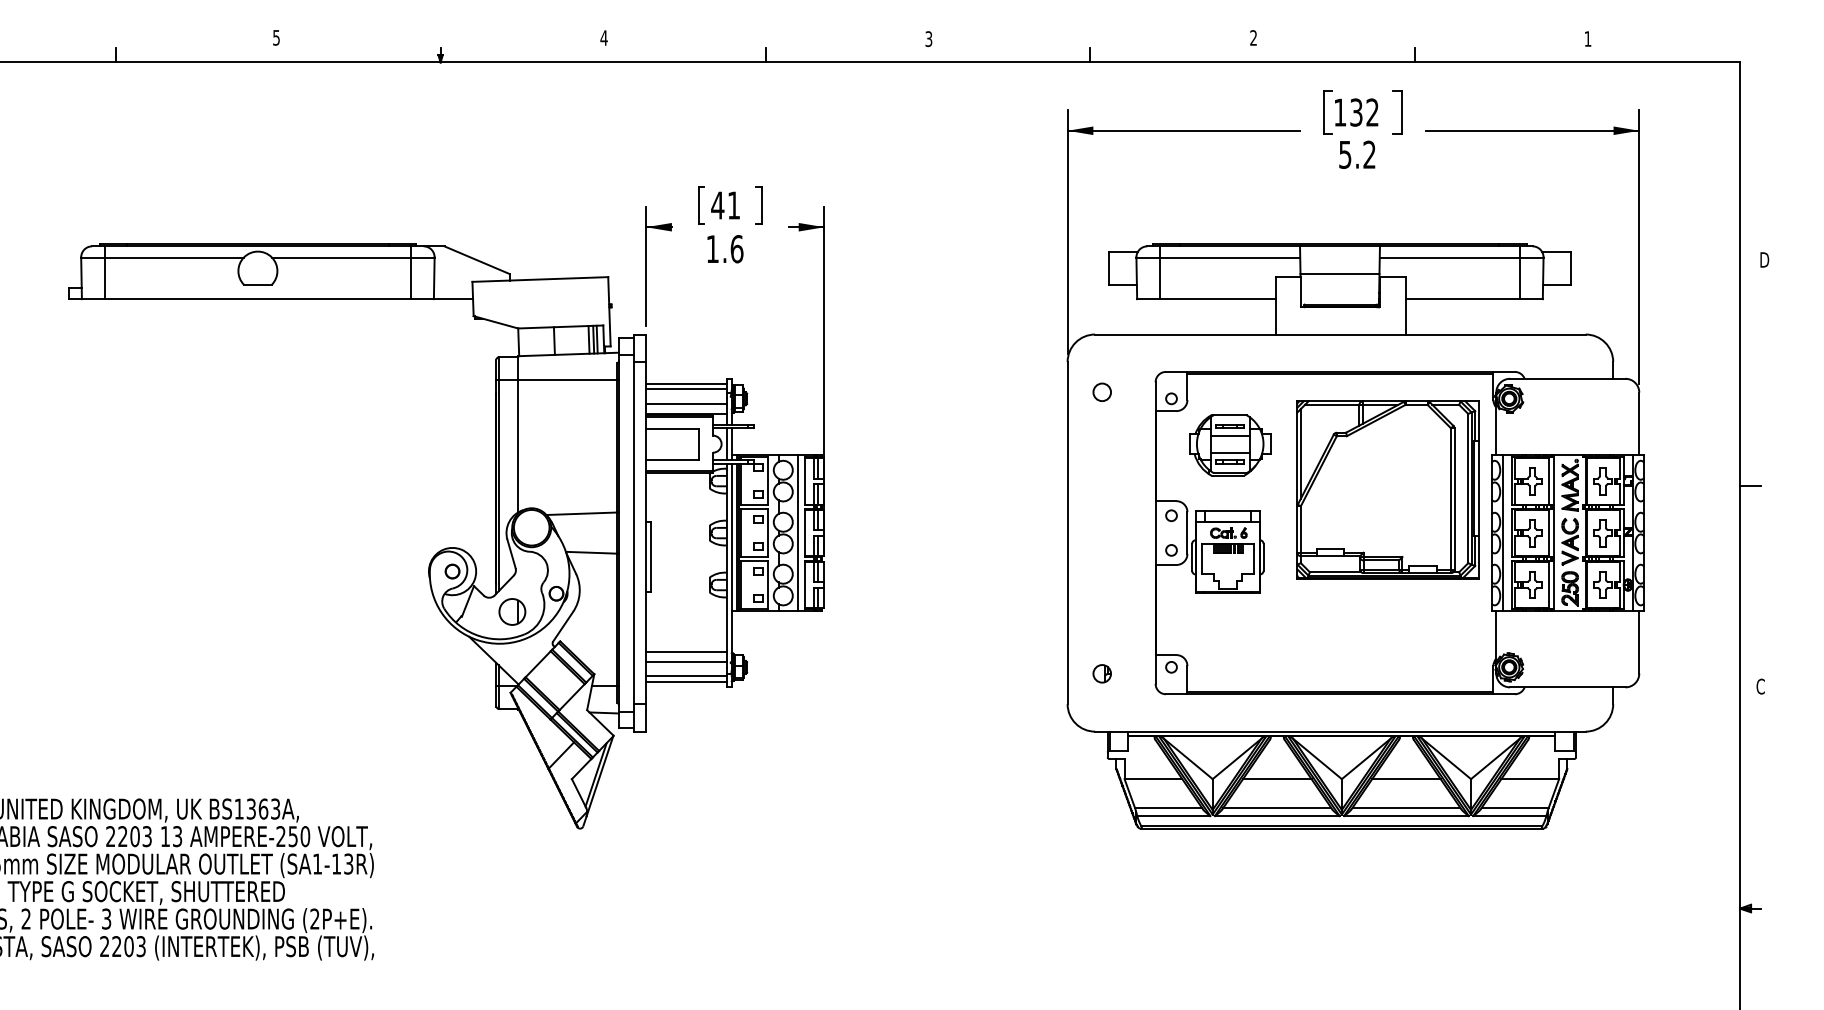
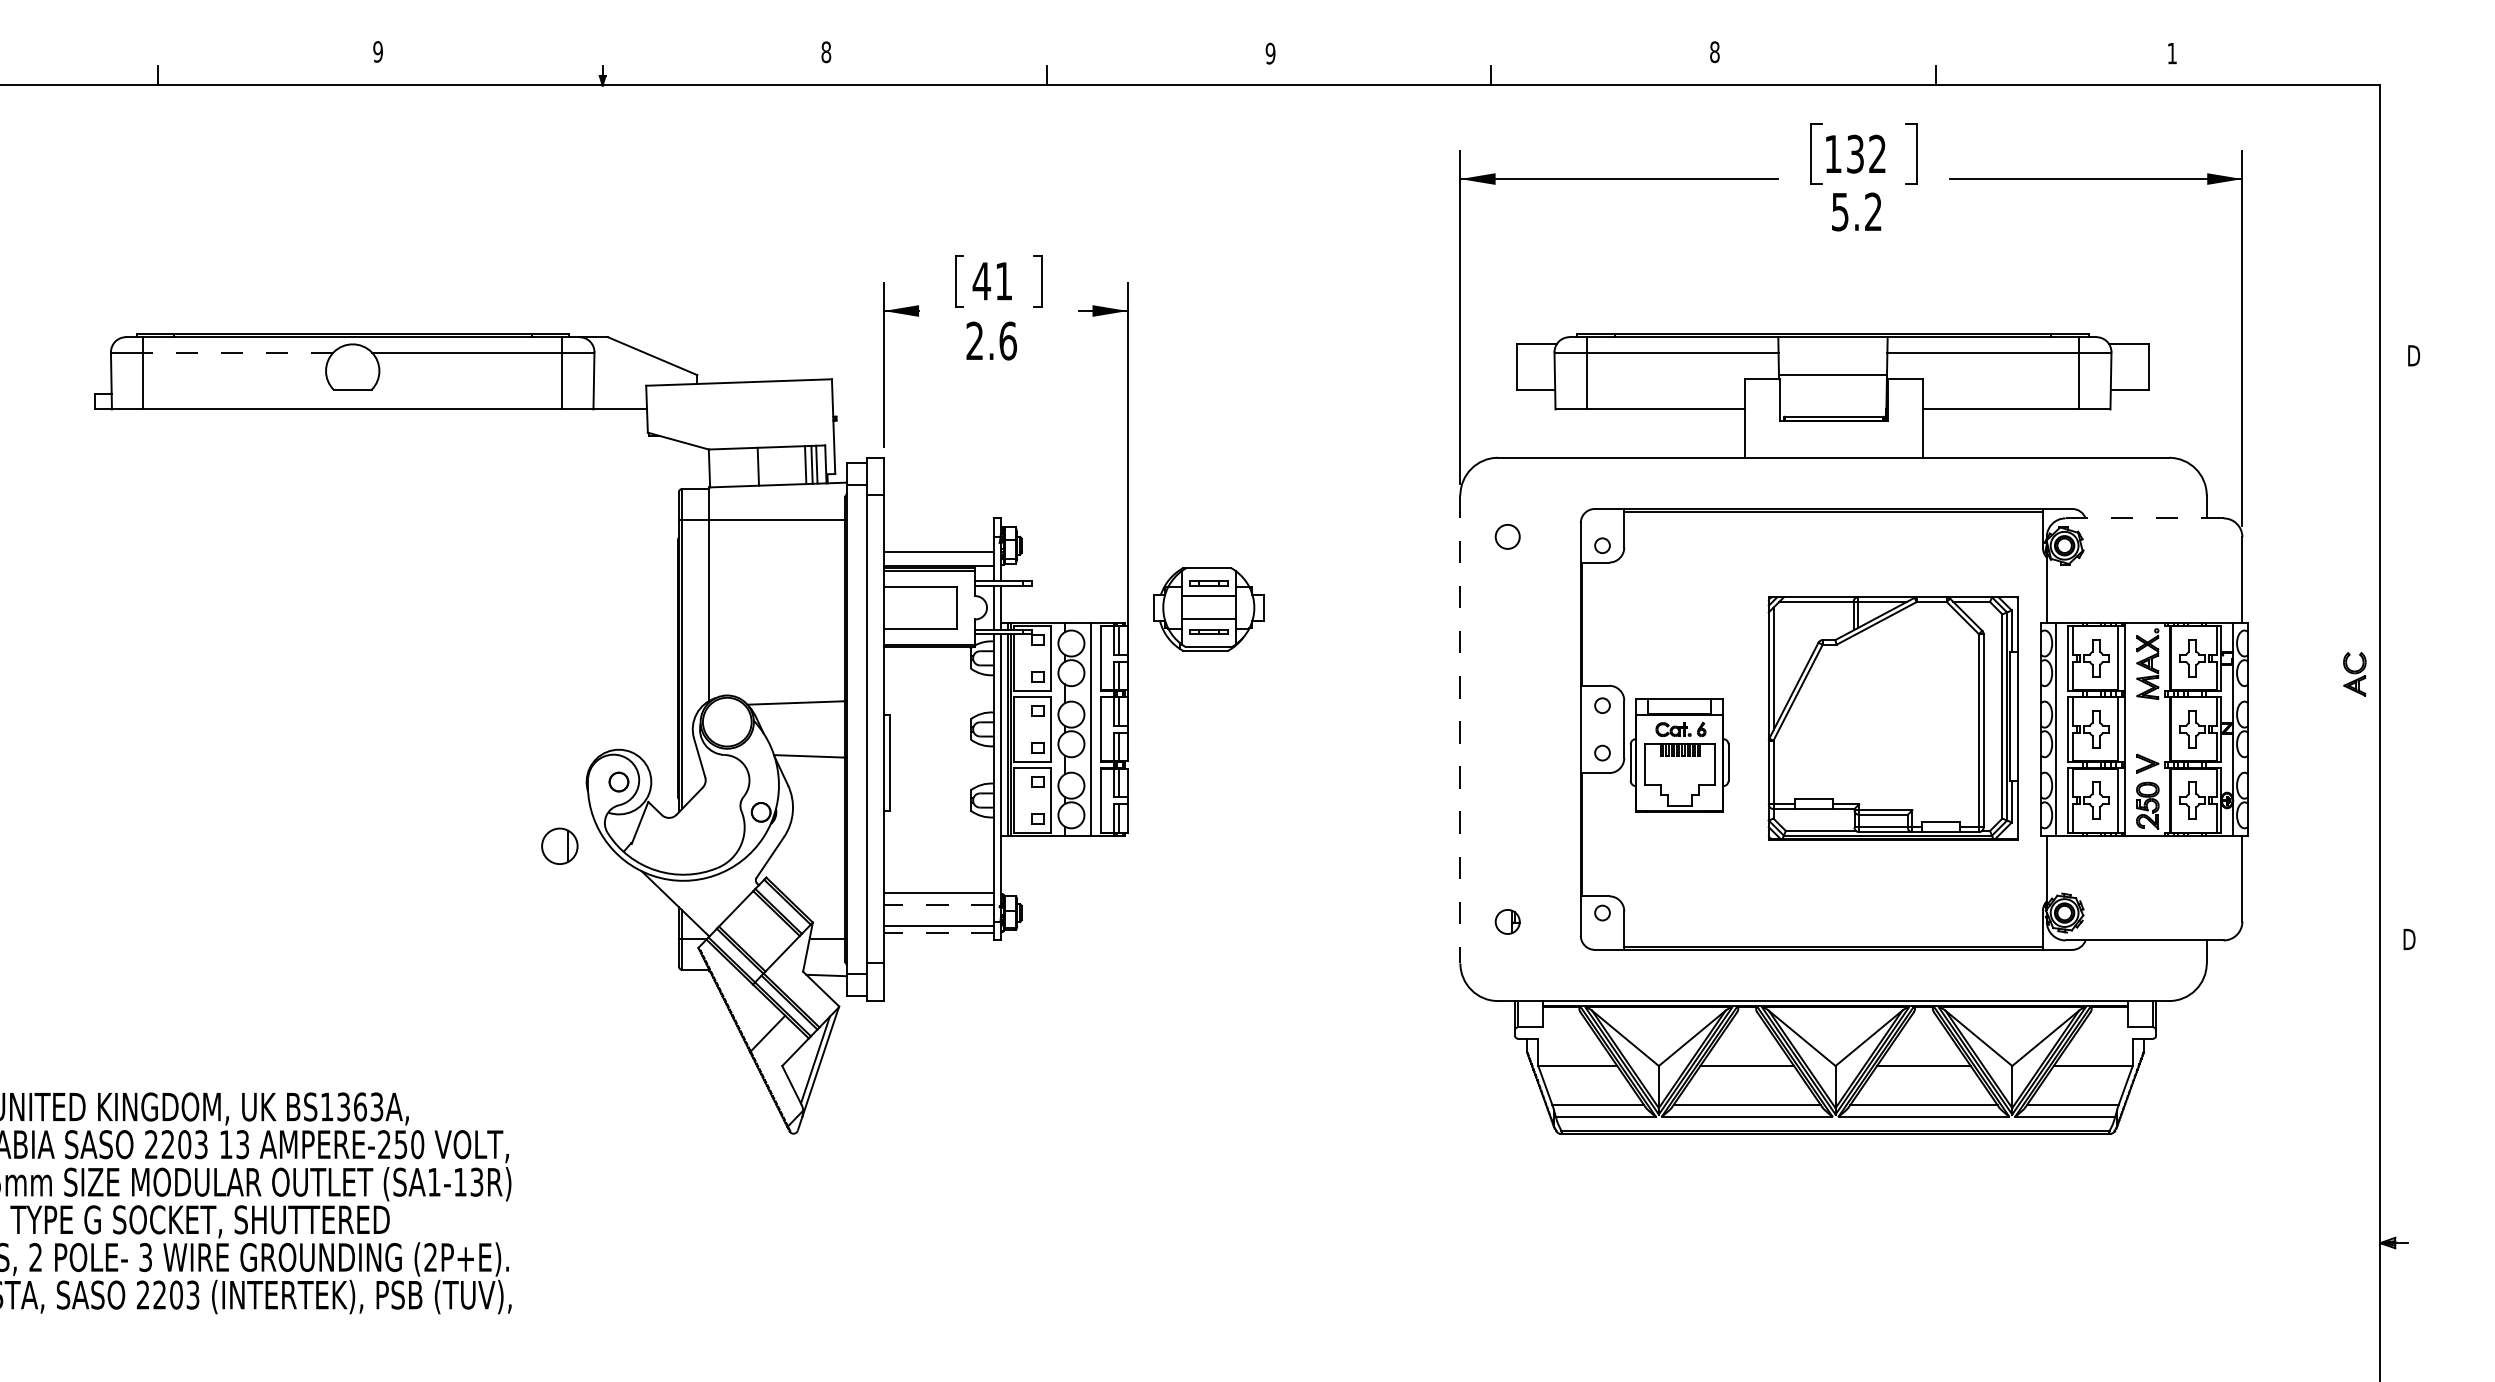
text: (276, 37) -> (377, 51), 5 -> 9
text: (604, 38) -> (826, 52), 4 -> 8
text: (928, 38) -> (1270, 53), 3 -> 9
text: (1253, 38) -> (1714, 52), 2 -> 8
text: (712, 248) -> (974, 340), 1.6 -> 2.6
line: (173, 257) -> (237, 352), solid -> dashed
line: (1567, 378) -> (2144, 518), solid -> dashed
line: (686, 384) -> (938, 525), removed
line: (686, 389) -> (938, 532), removed
part: (1229, 445) -> (1208, 609), moved
line: (1750, 485) -> (2394, 664), removed
part: (1387, 490) -> (1892, 718), moved
line: (1067, 533) -> (1460, 729), solid -> dashed
part: (1569, 534) -> (2354, 674), moved
part: (512, 611) -> (559, 845), moved
line: (686, 661) -> (938, 905), solid -> dashed
line: (686, 682) -> (938, 933), solid -> dashed
text: (1760, 686) -> (2408, 939), C -> D

